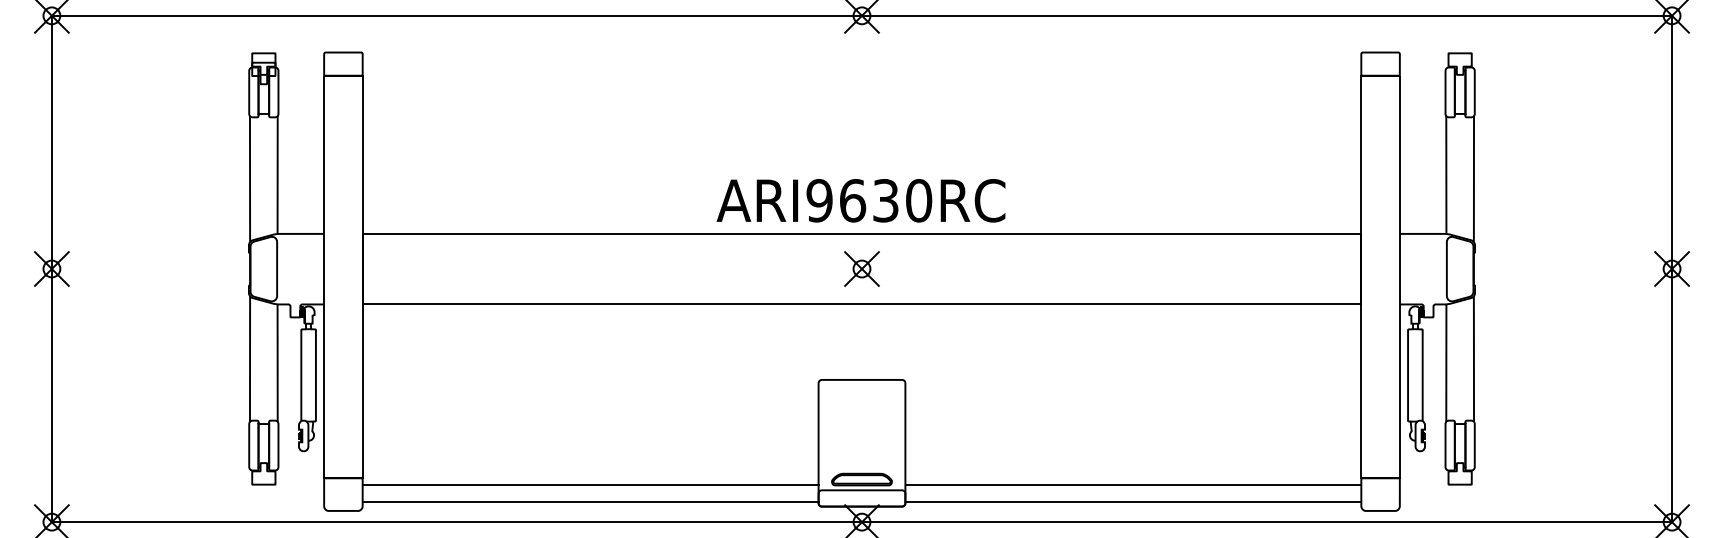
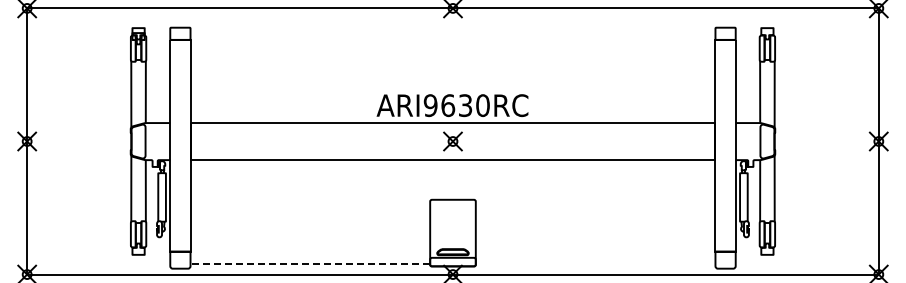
line: (590, 485) -> (310, 255), removed
line: (1133, 485) -> (595, 255), removed
line: (590, 502) -> (310, 264), solid -> dashed
line: (1133, 502) -> (595, 264), removed

